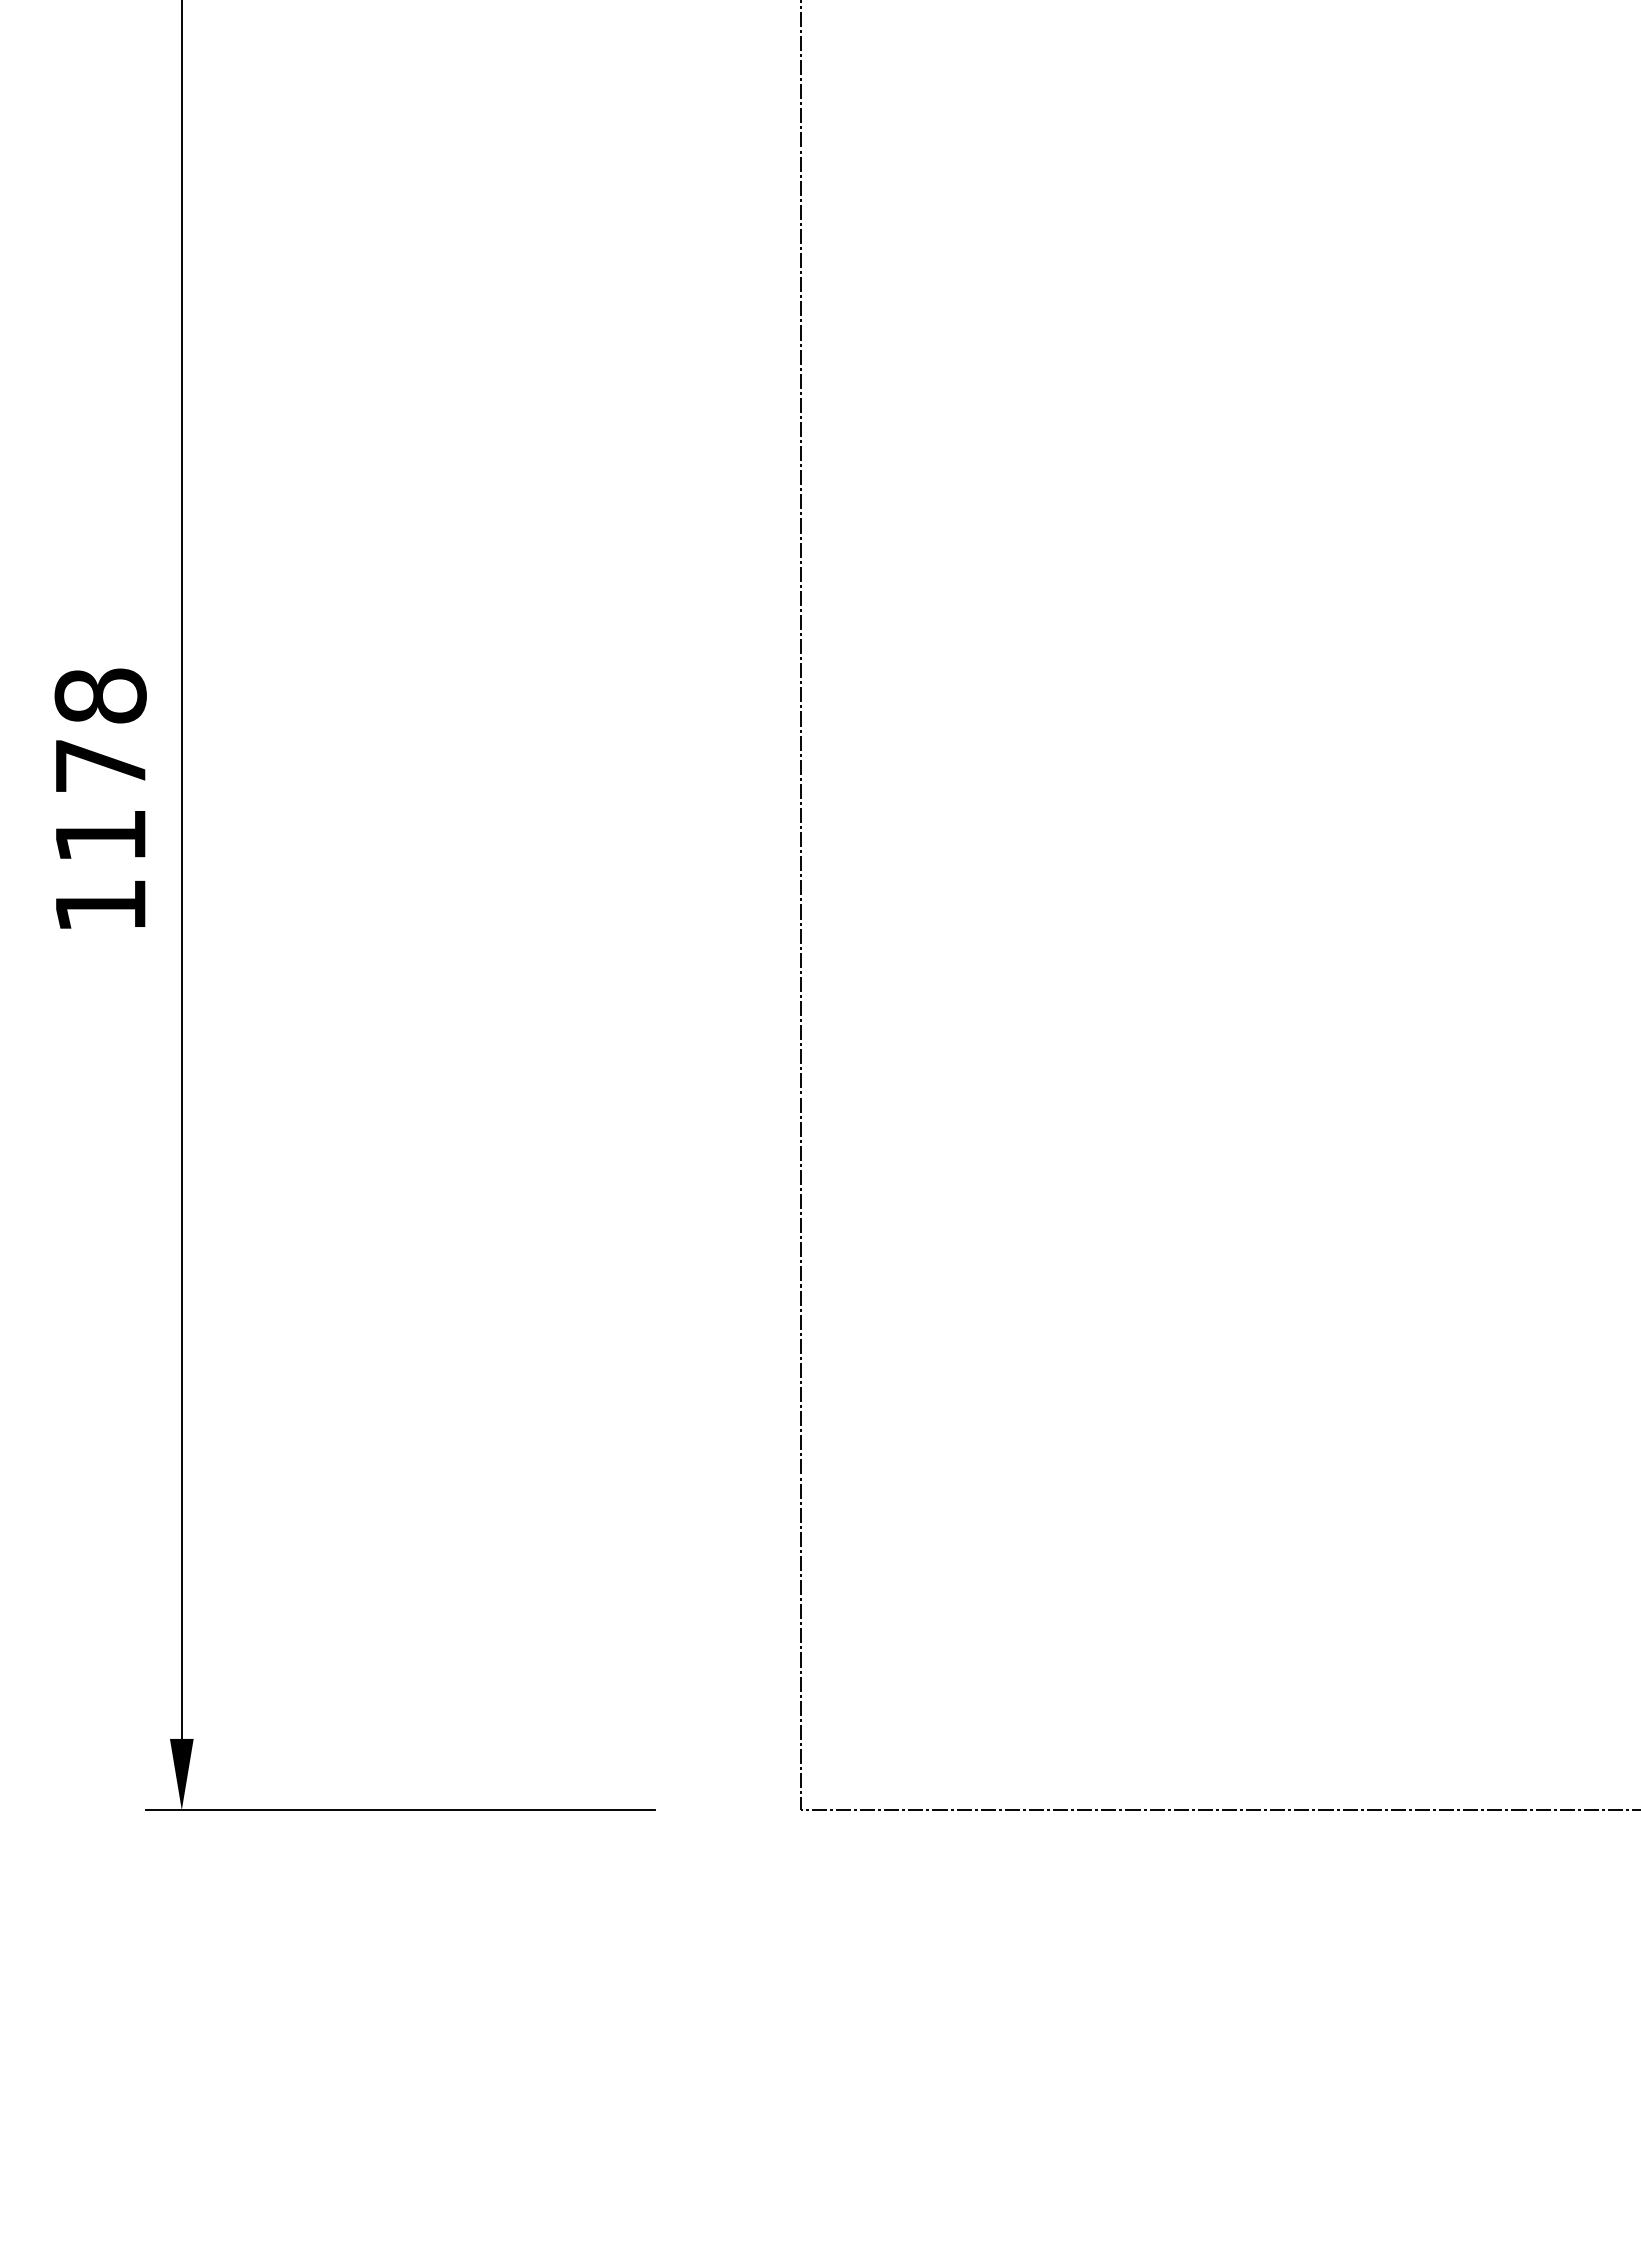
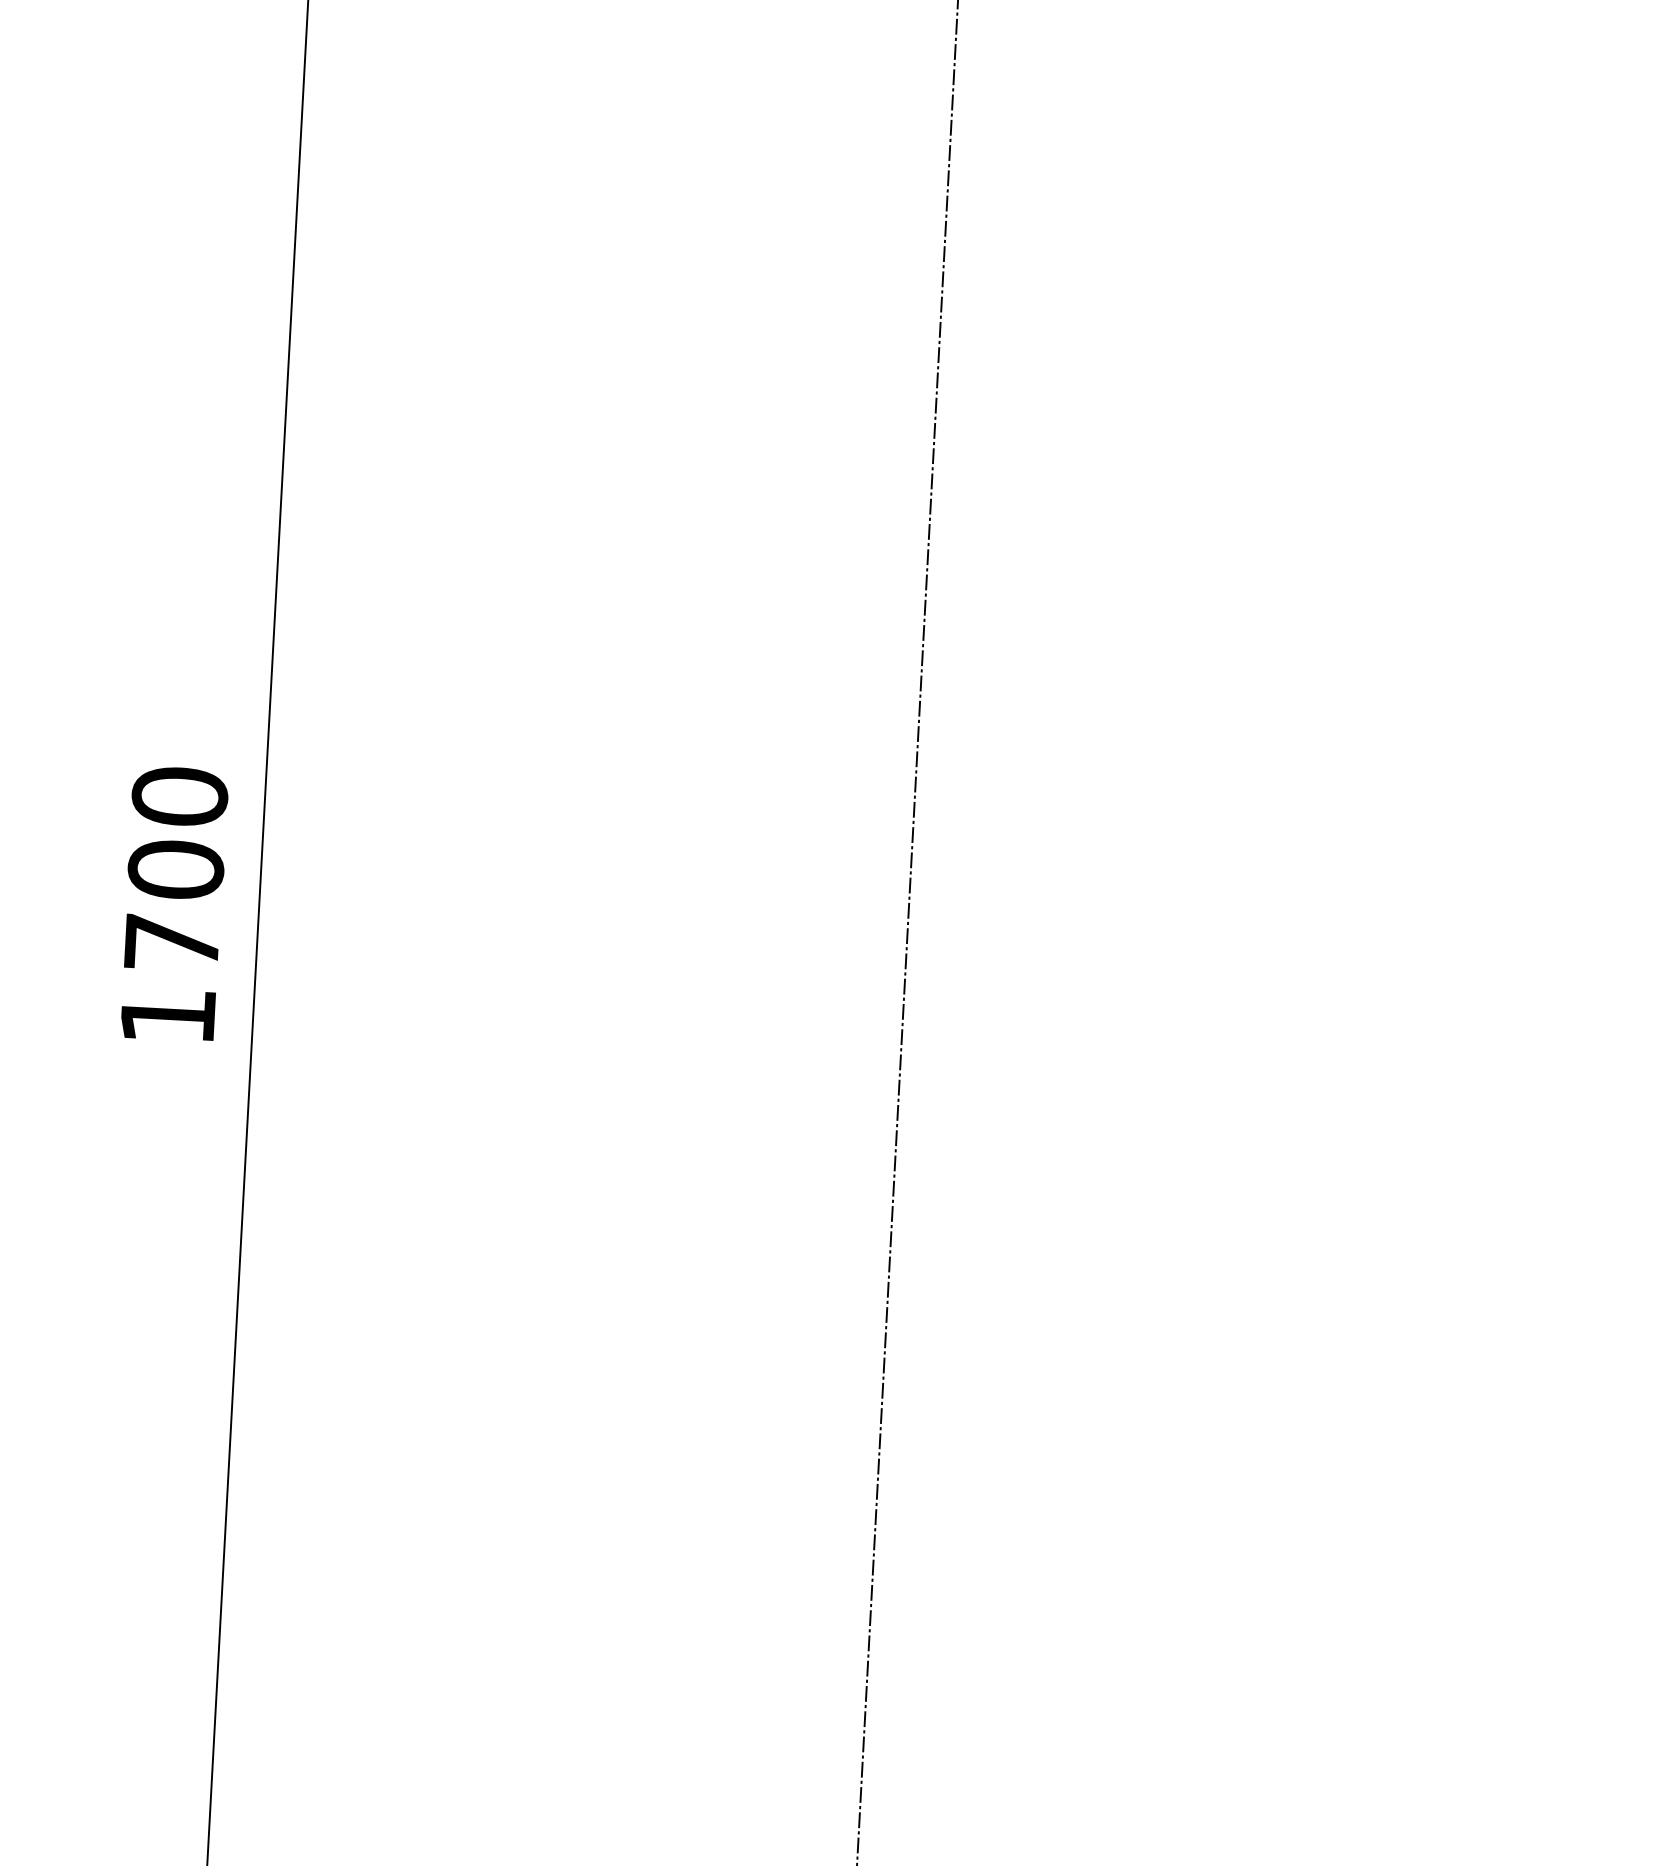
text: (100, 764) -> (175, 868), 1178 -> 1700

